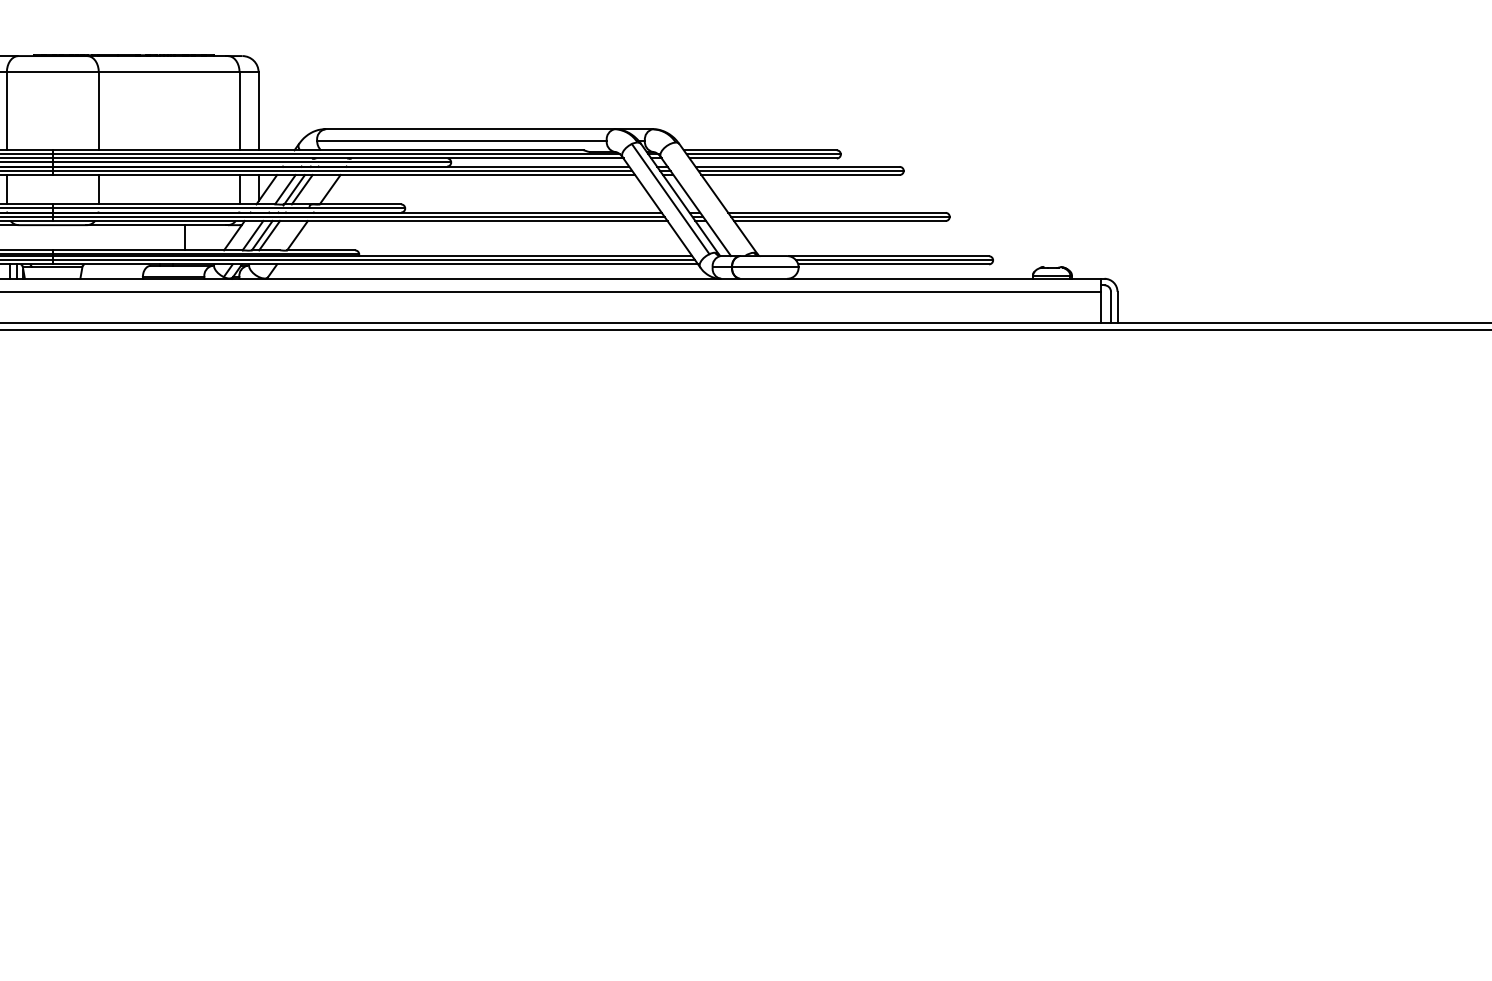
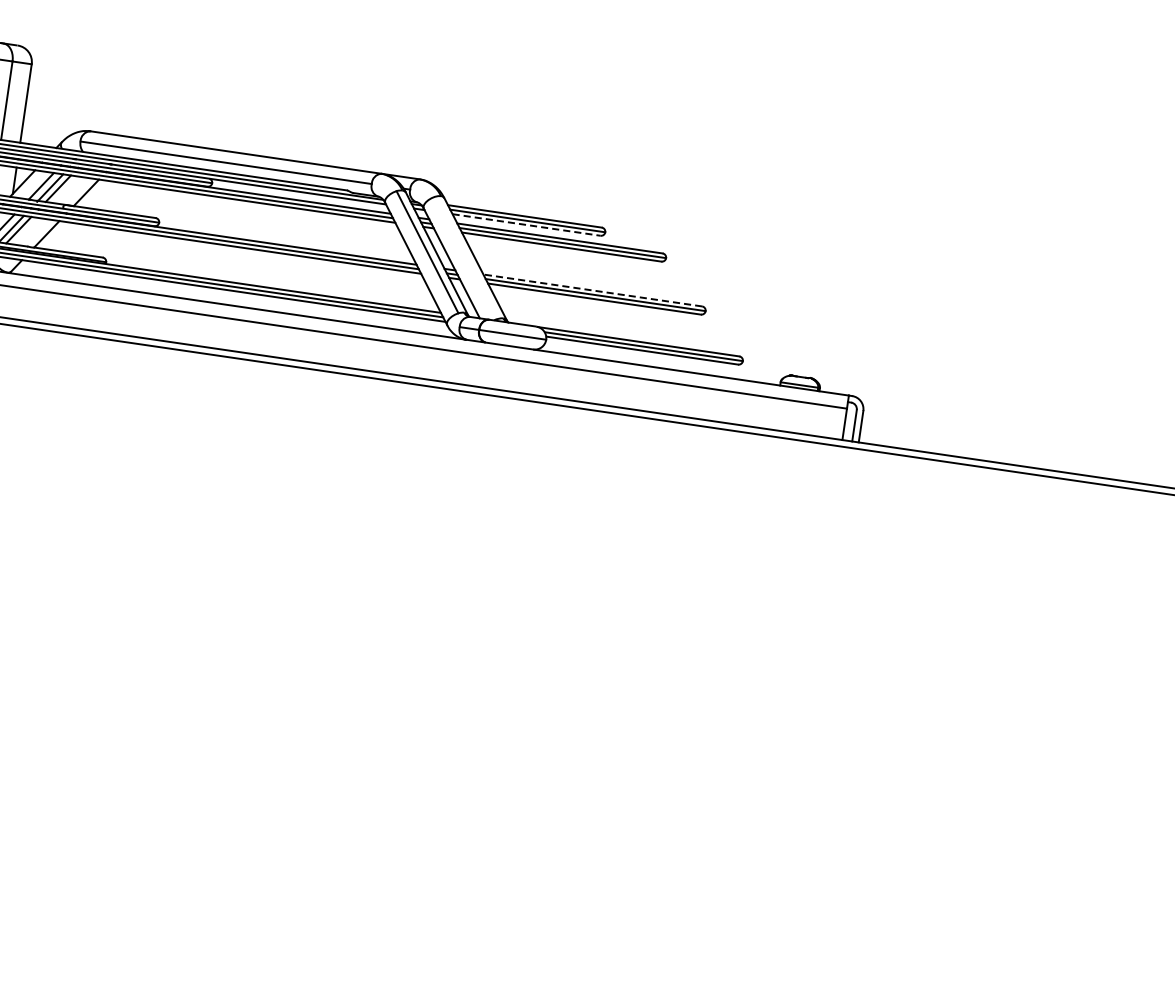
line: (763, 158) -> (526, 225), solid -> dashed
line: (836, 212) -> (592, 290), solid -> dashed

